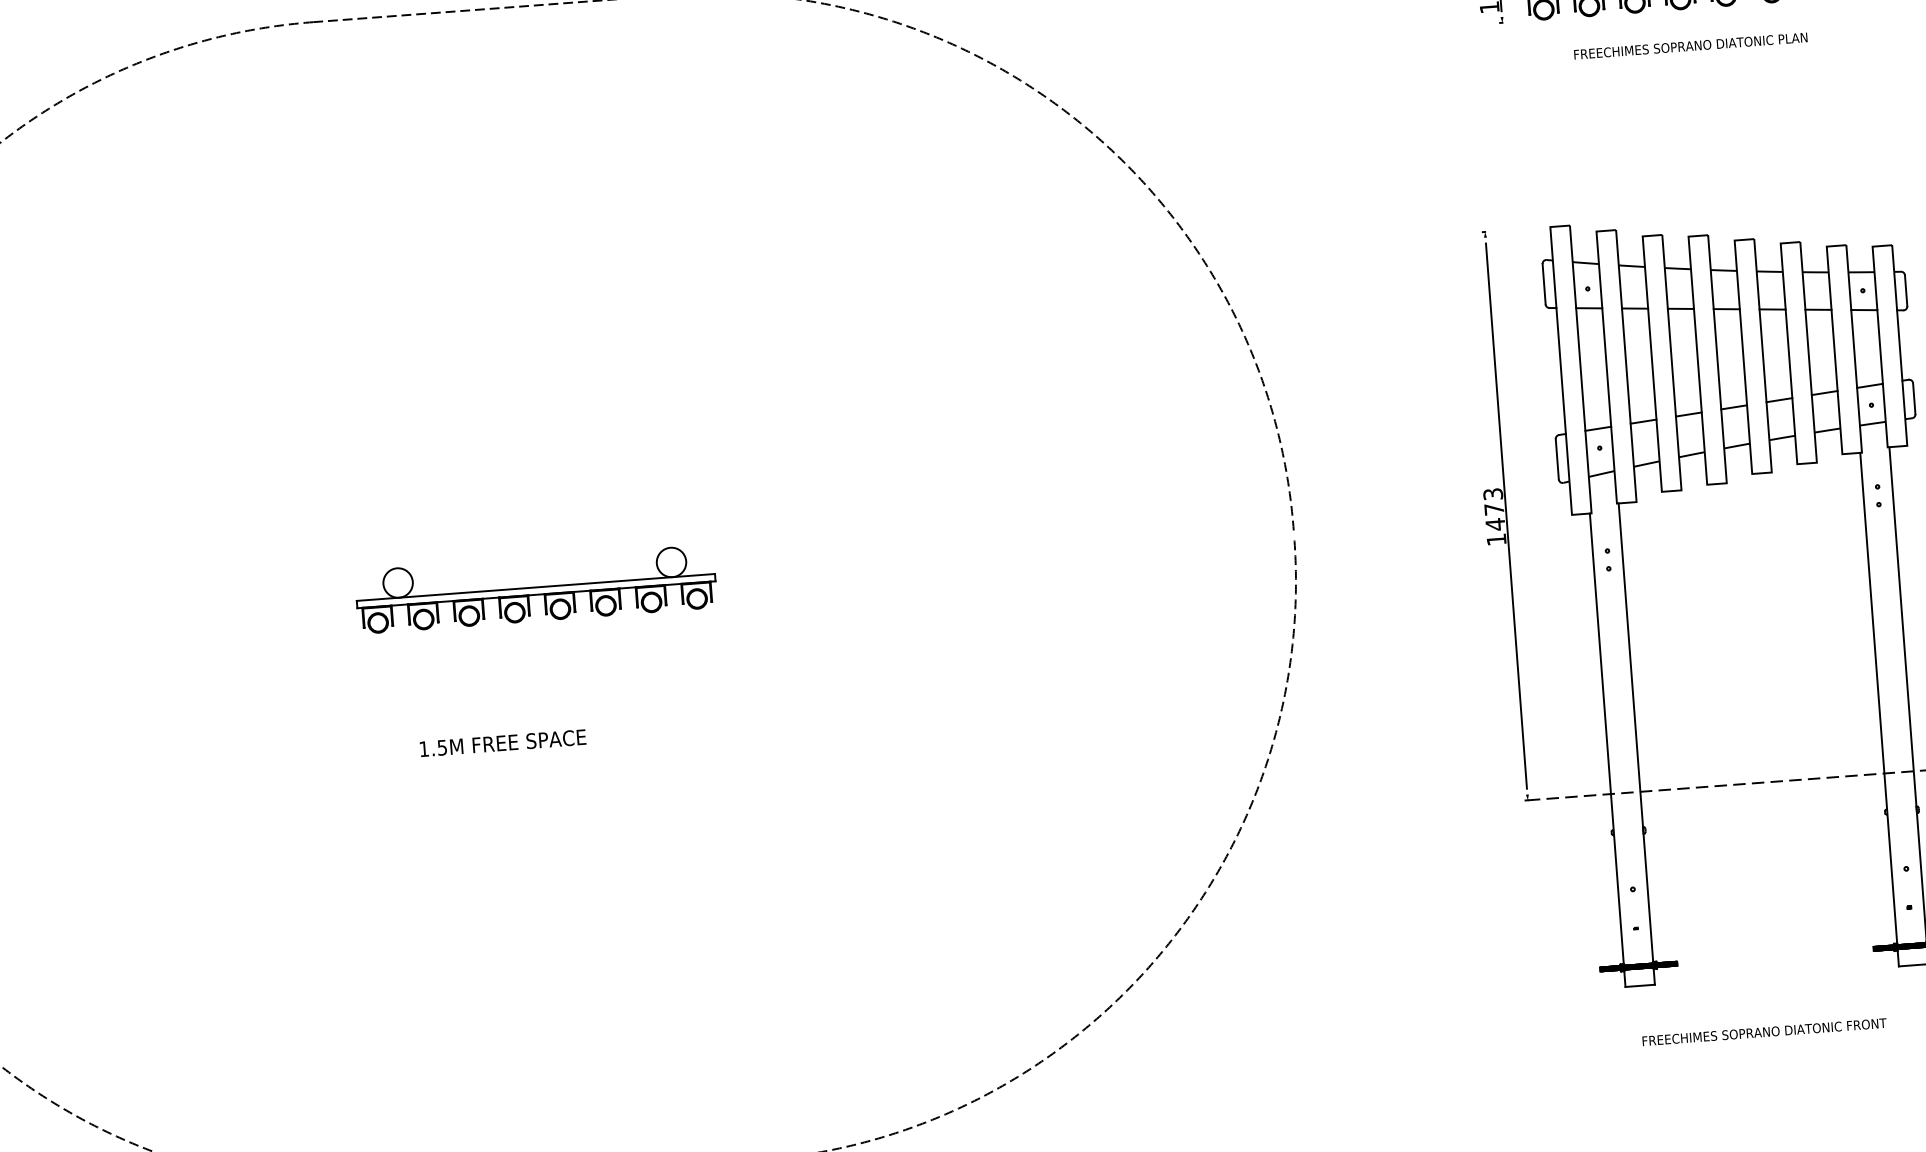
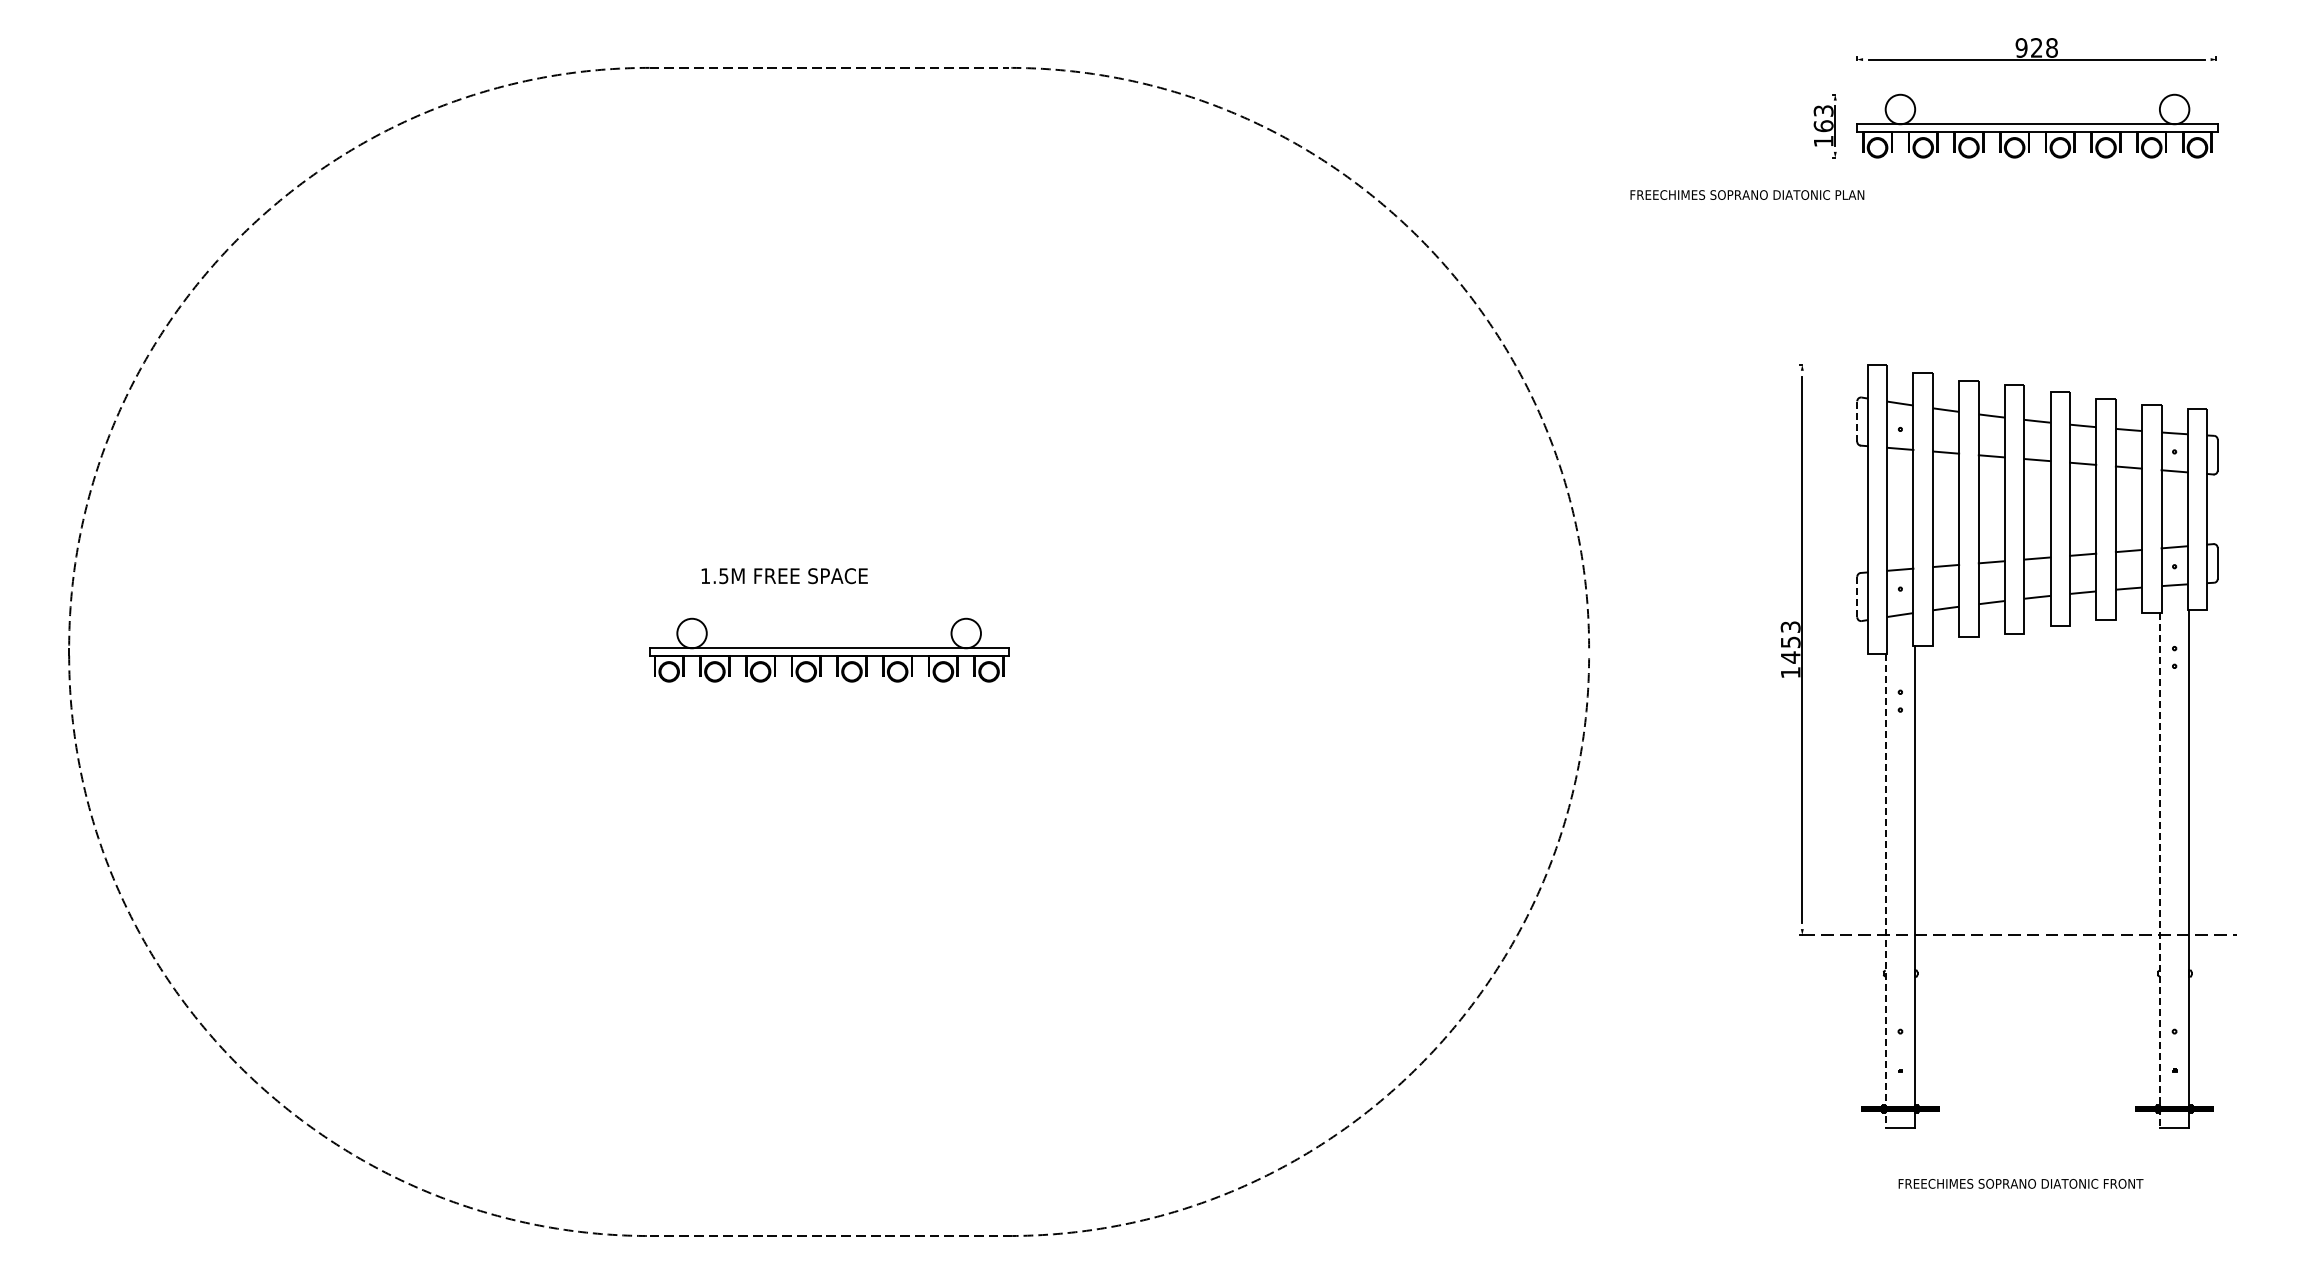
text: (1690, 45) -> (1747, 194), moved
line: (1544, 284) -> (1857, 421), solid -> dashed
line: (1557, 459) -> (1857, 597), solid -> dashed
text: (1494, 509) -> (1790, 642), 1473 -> 1453
line: (1879, 710) -> (2159, 871), solid -> dashed
text: (502, 743) -> (784, 576), moved
line: (1607, 750) -> (1885, 891), solid -> dashed

